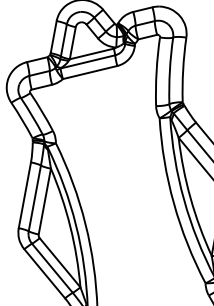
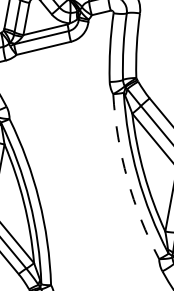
arc: (173, 203) -> (127, 179), solid -> dashed

